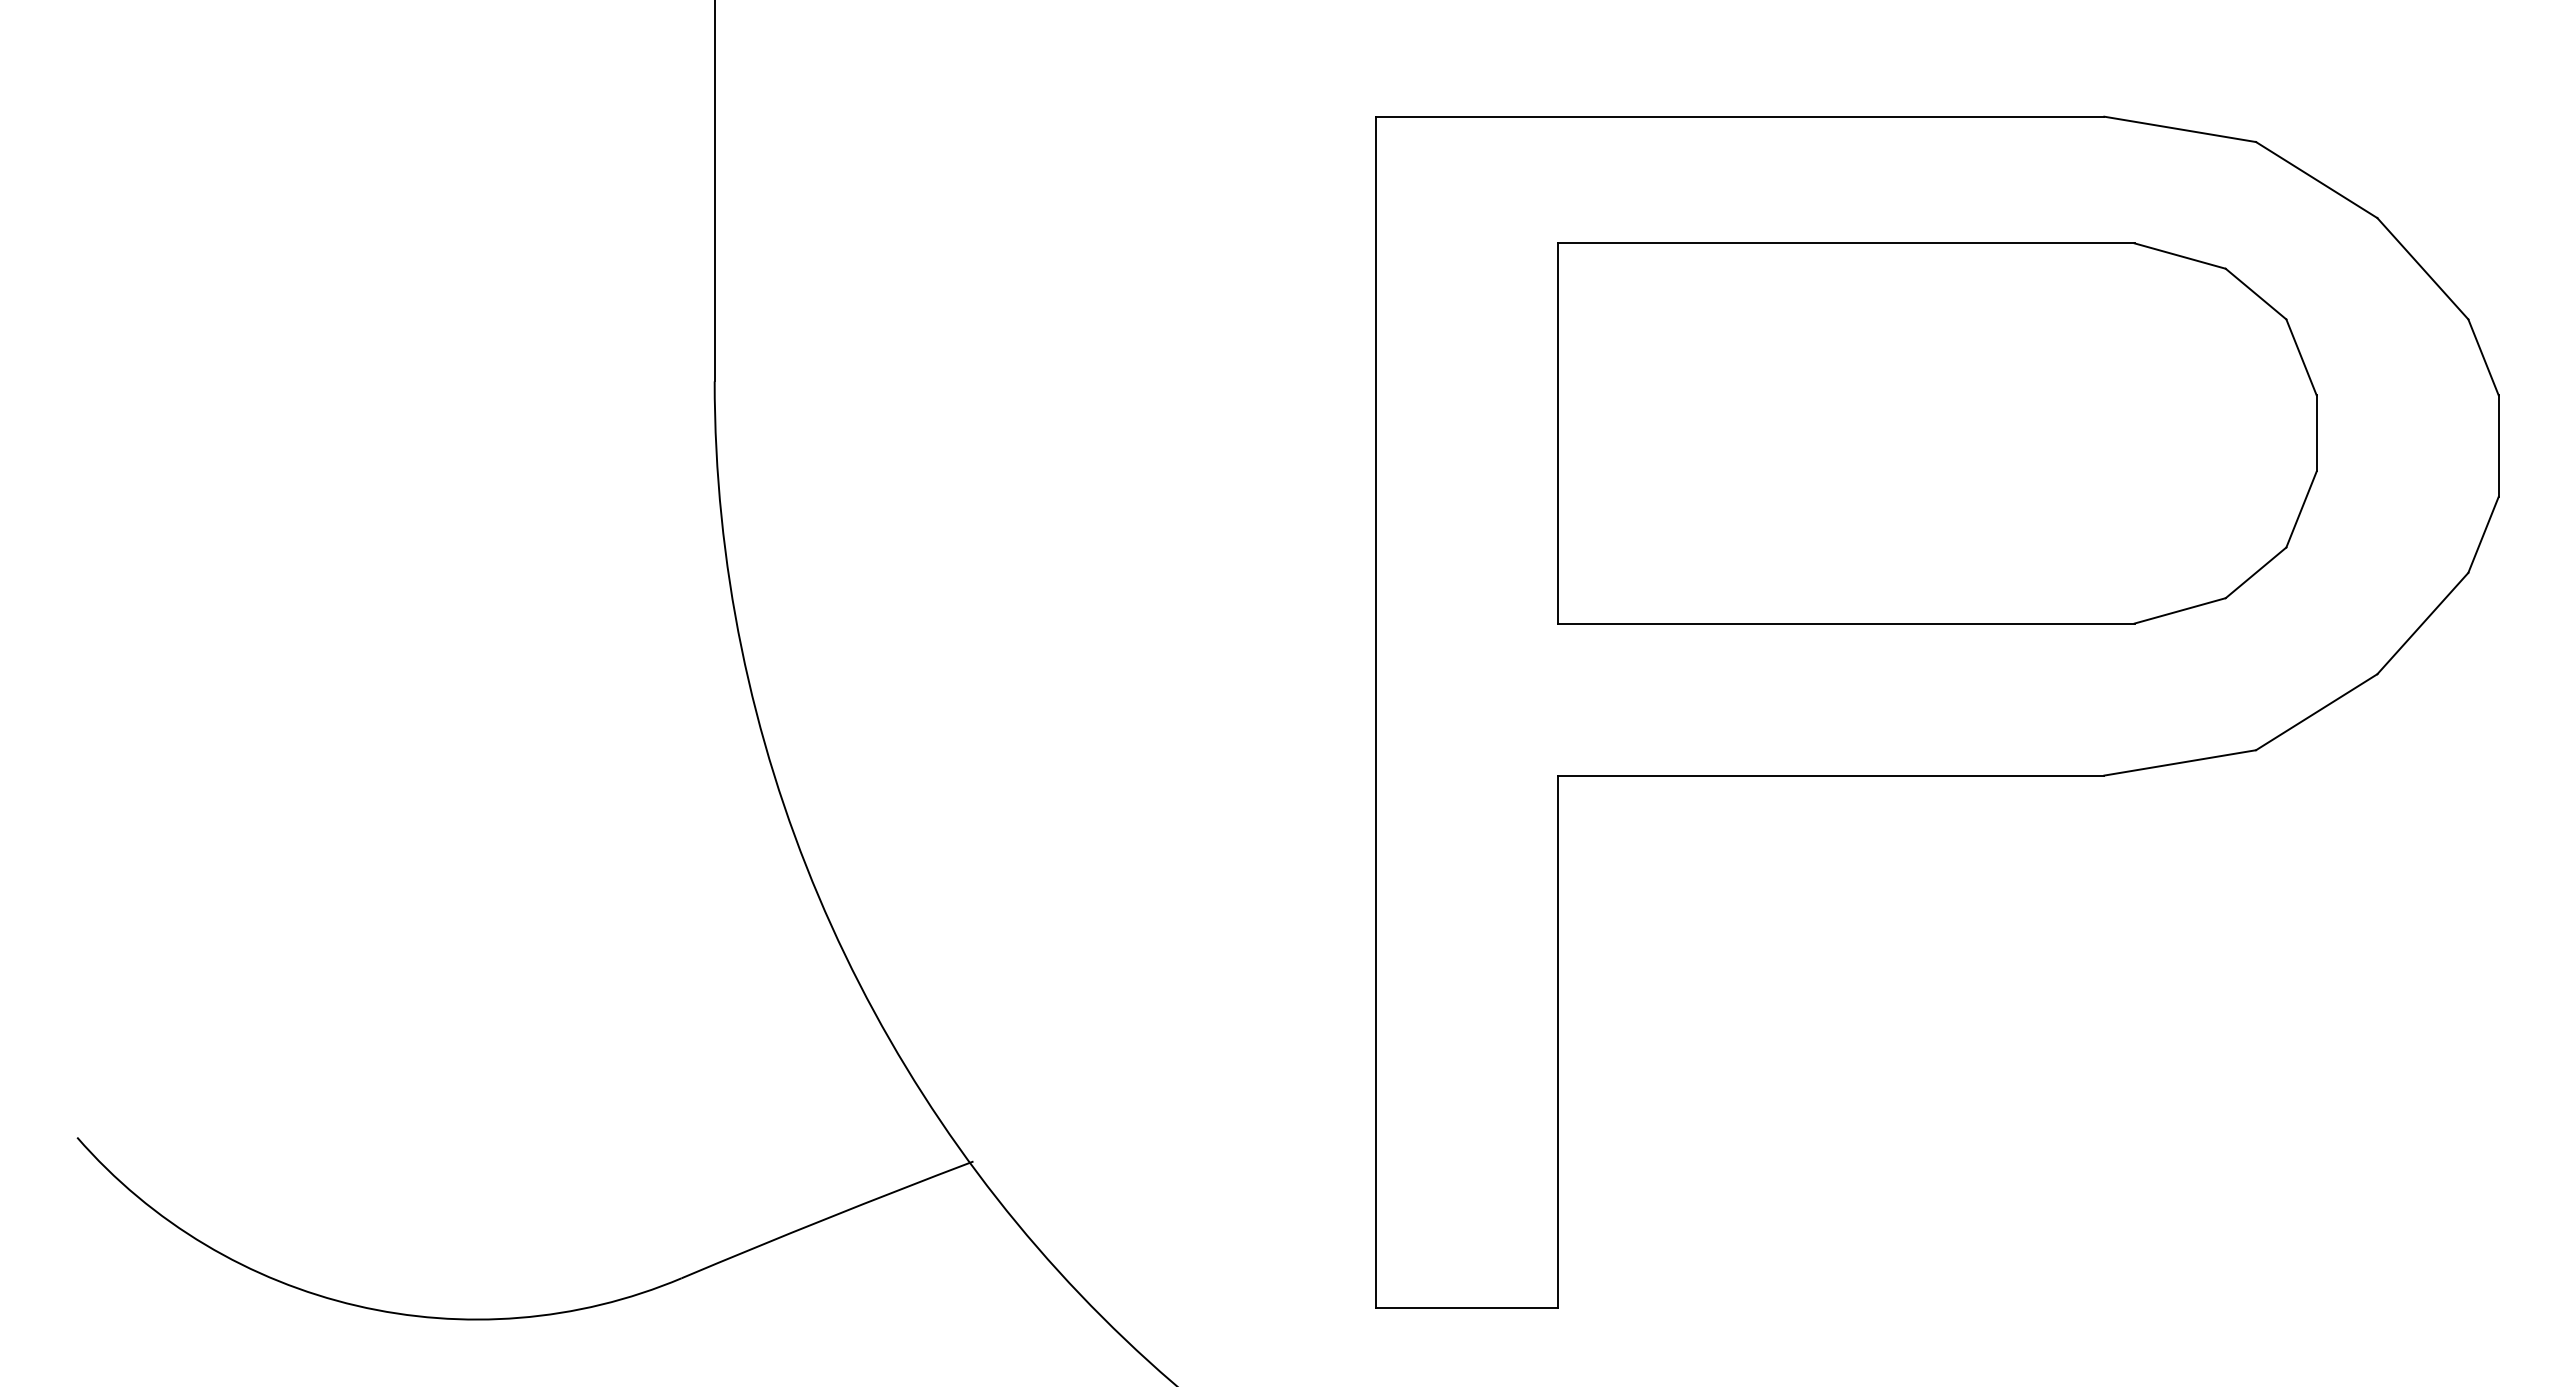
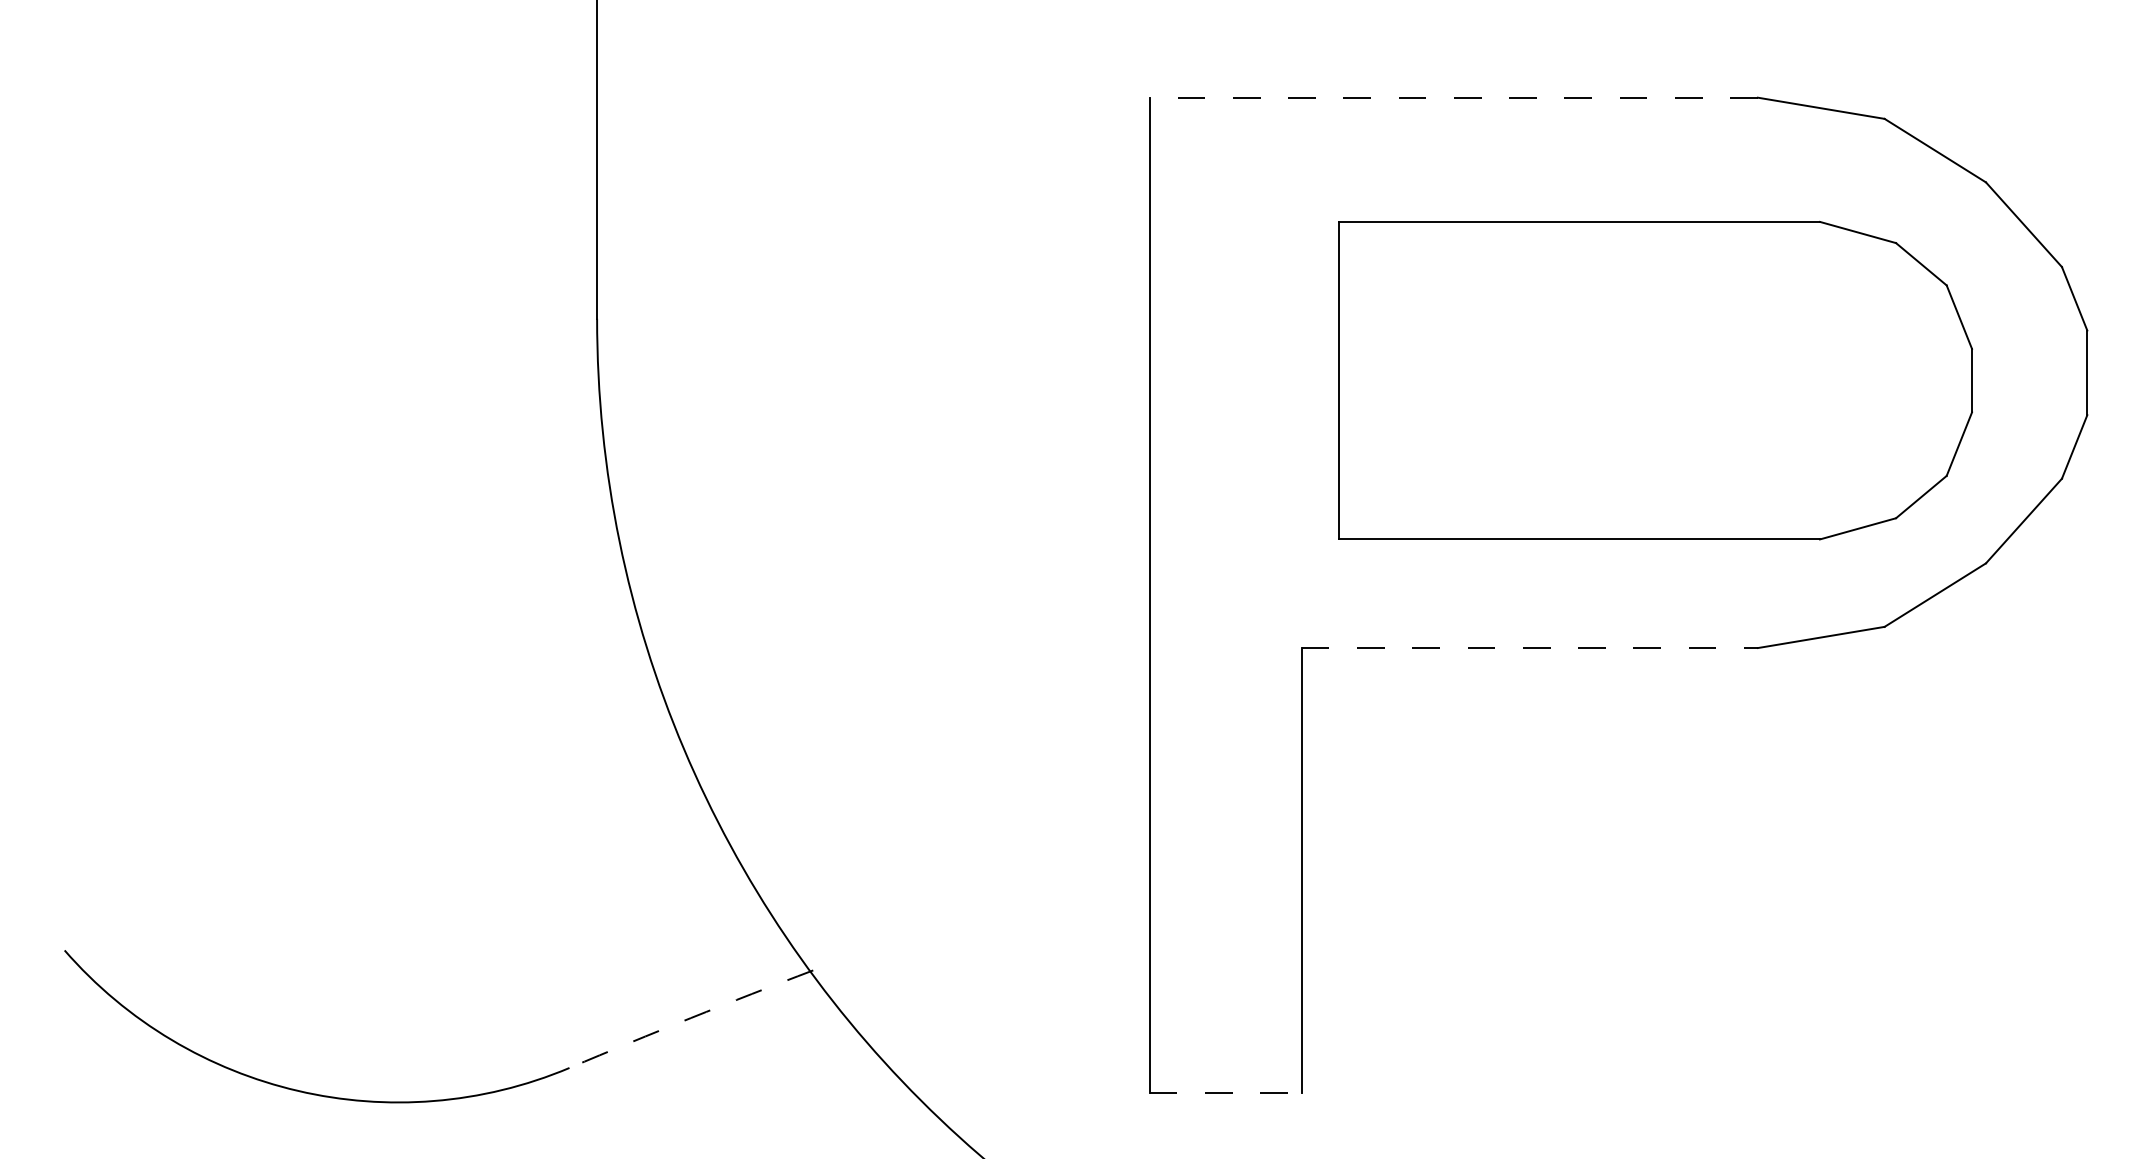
line: (1739, 116) -> (1453, 97), solid -> dashed
part: (1937, 433) -> (1655, 380), moved
line: (1831, 775) -> (1529, 647), solid -> dashed
arc: (827, 1218) -> (691, 1018), solid -> dashed
line: (1467, 1307) -> (1225, 1092), solid -> dashed

